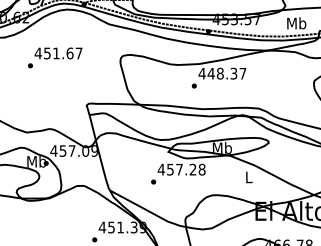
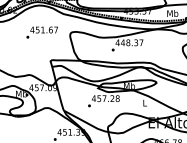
text: (53, 57) -> (41, 32), moved

